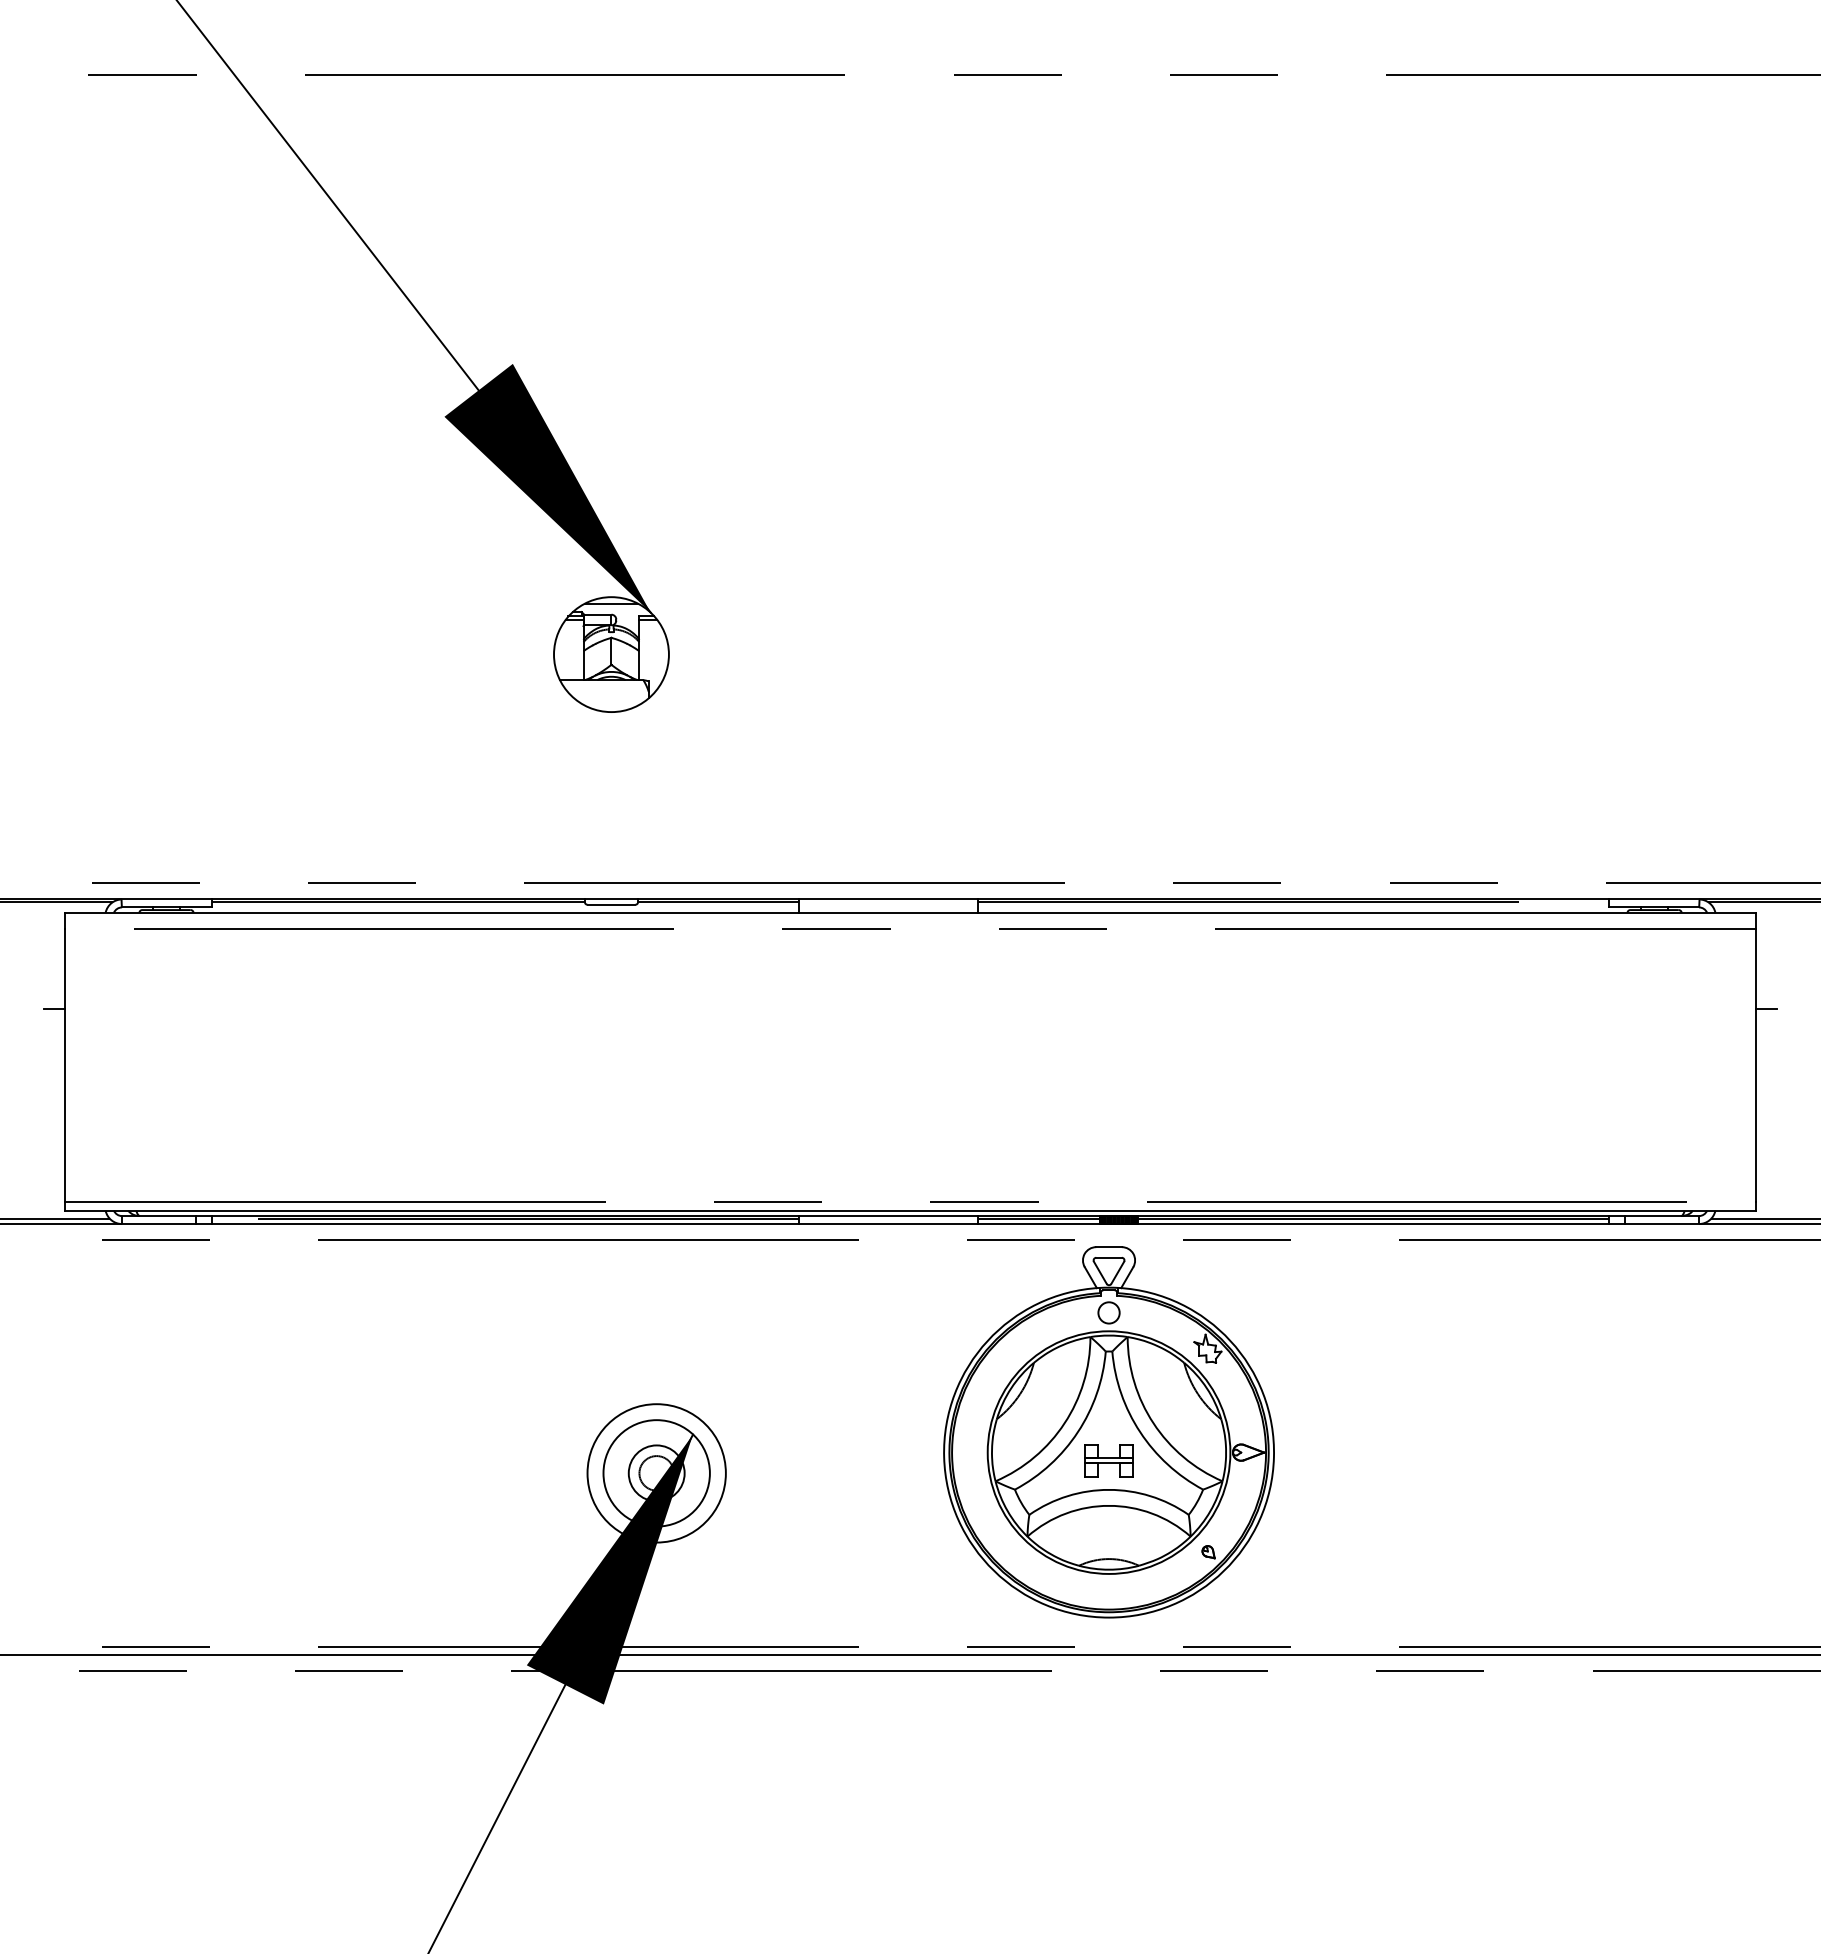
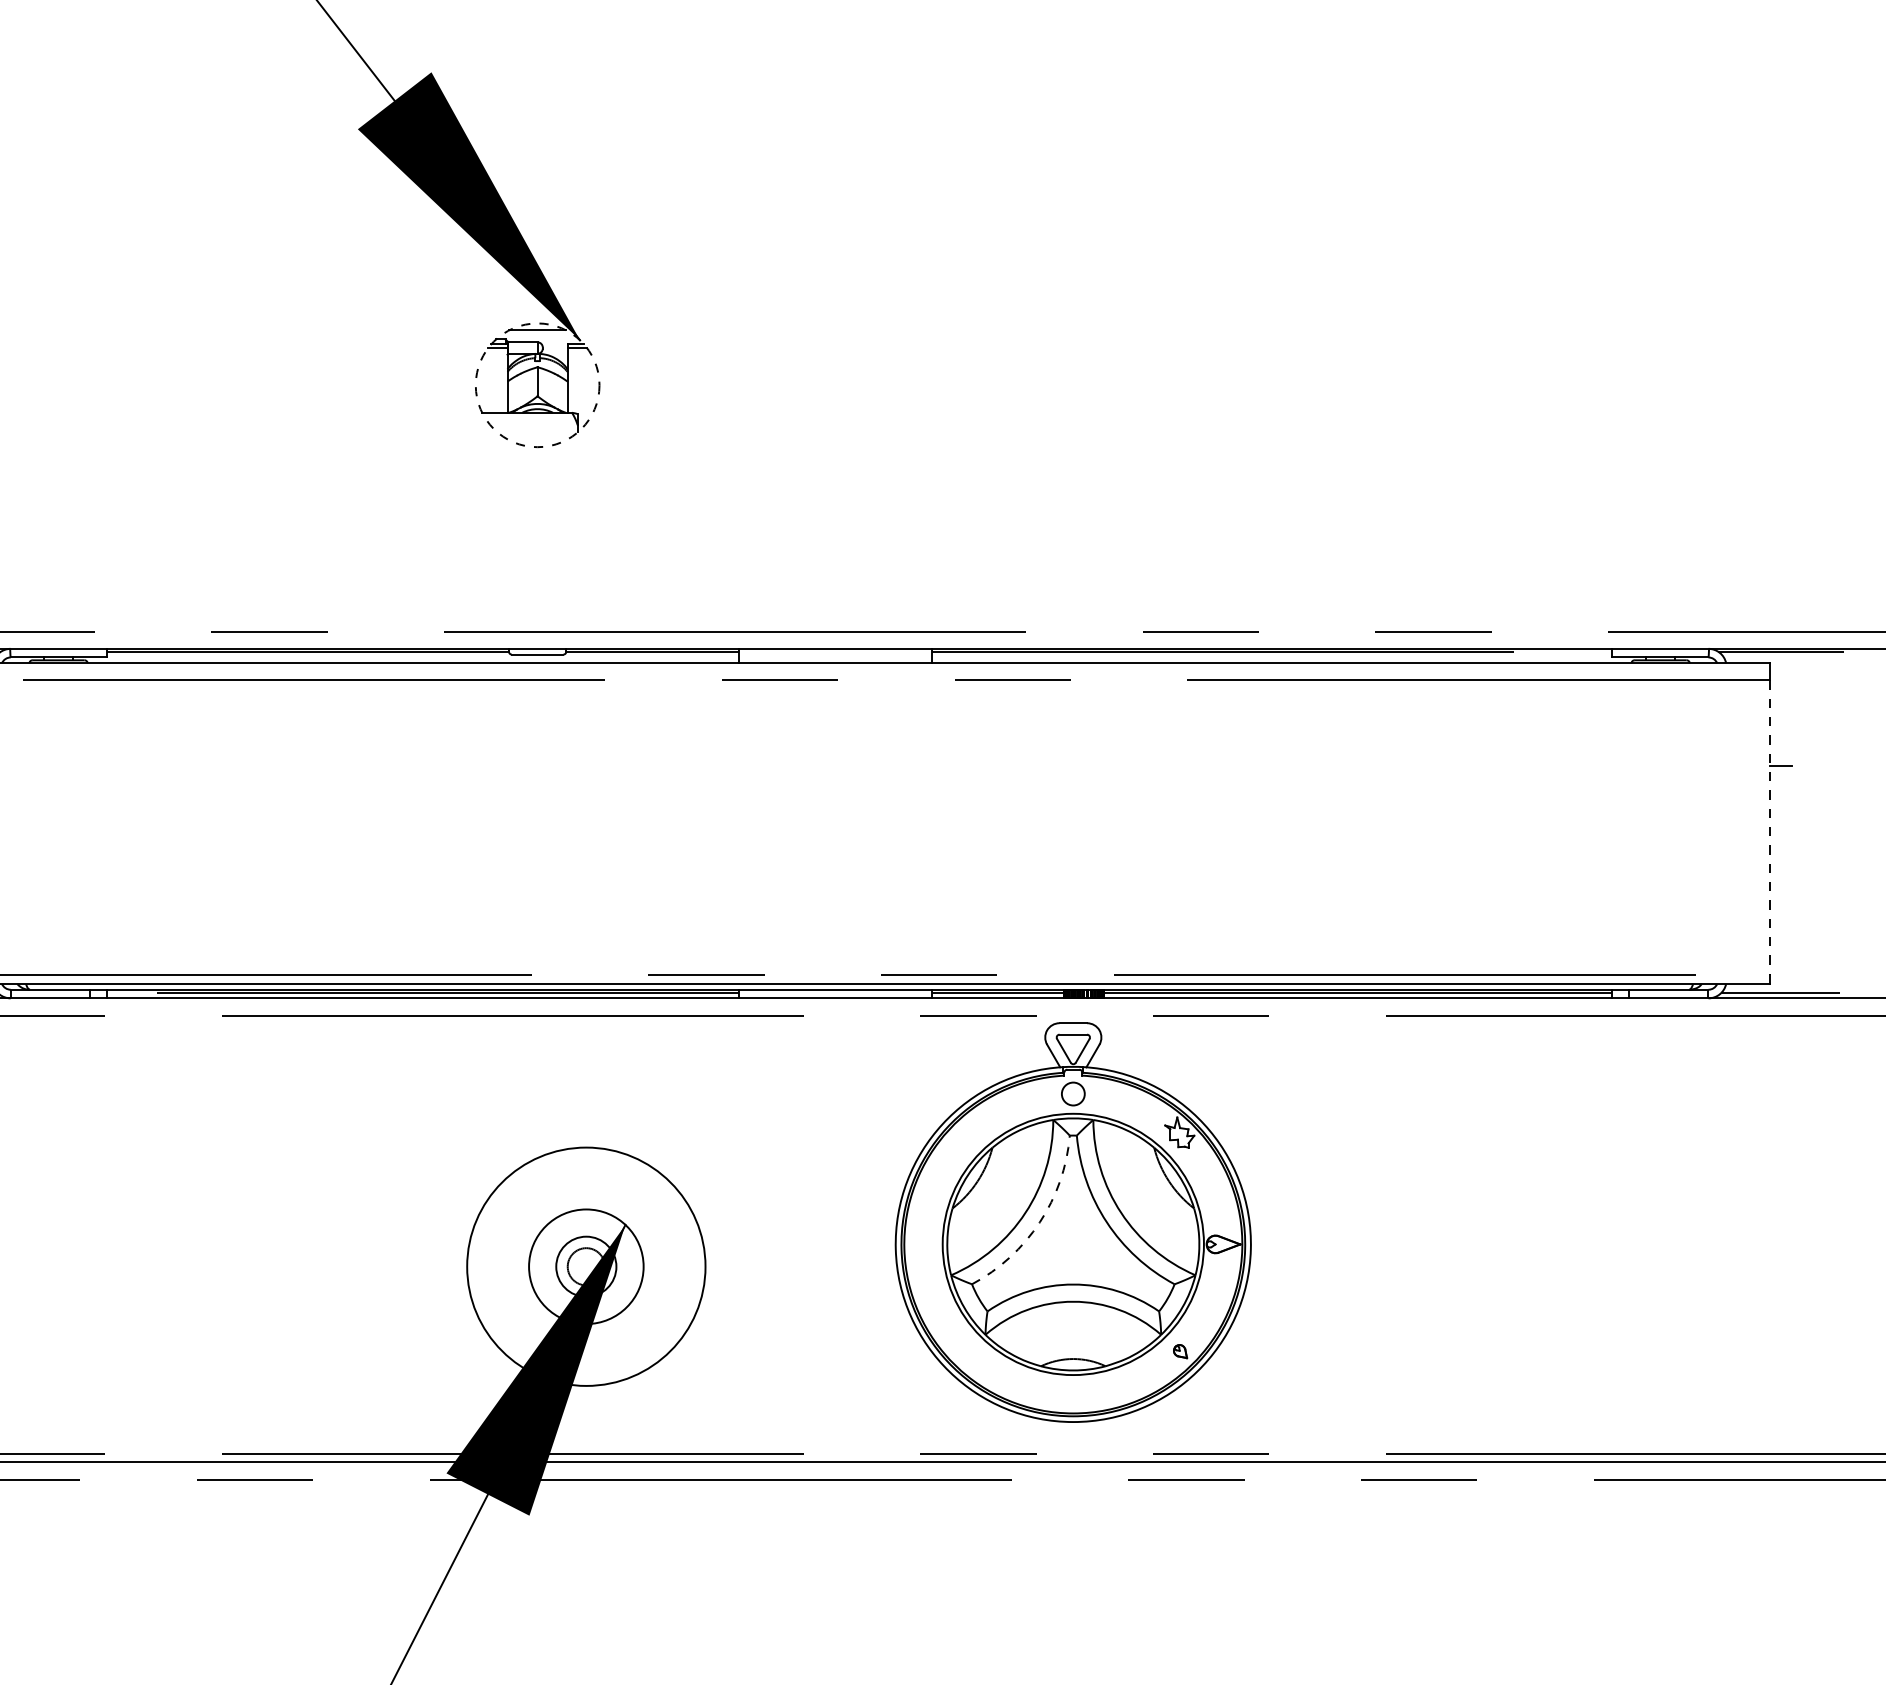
circle: (611, 654) -> (537, 385), solid -> dashed
line: (1755, 1065) -> (1769, 827), solid -> dashed
arc: (1077, 1432) -> (1039, 1222), solid -> dashed
part: (1108, 1460) -> (1072, 1252), removed
circle: (656, 1473) -> (586, 1266), size x1.6

